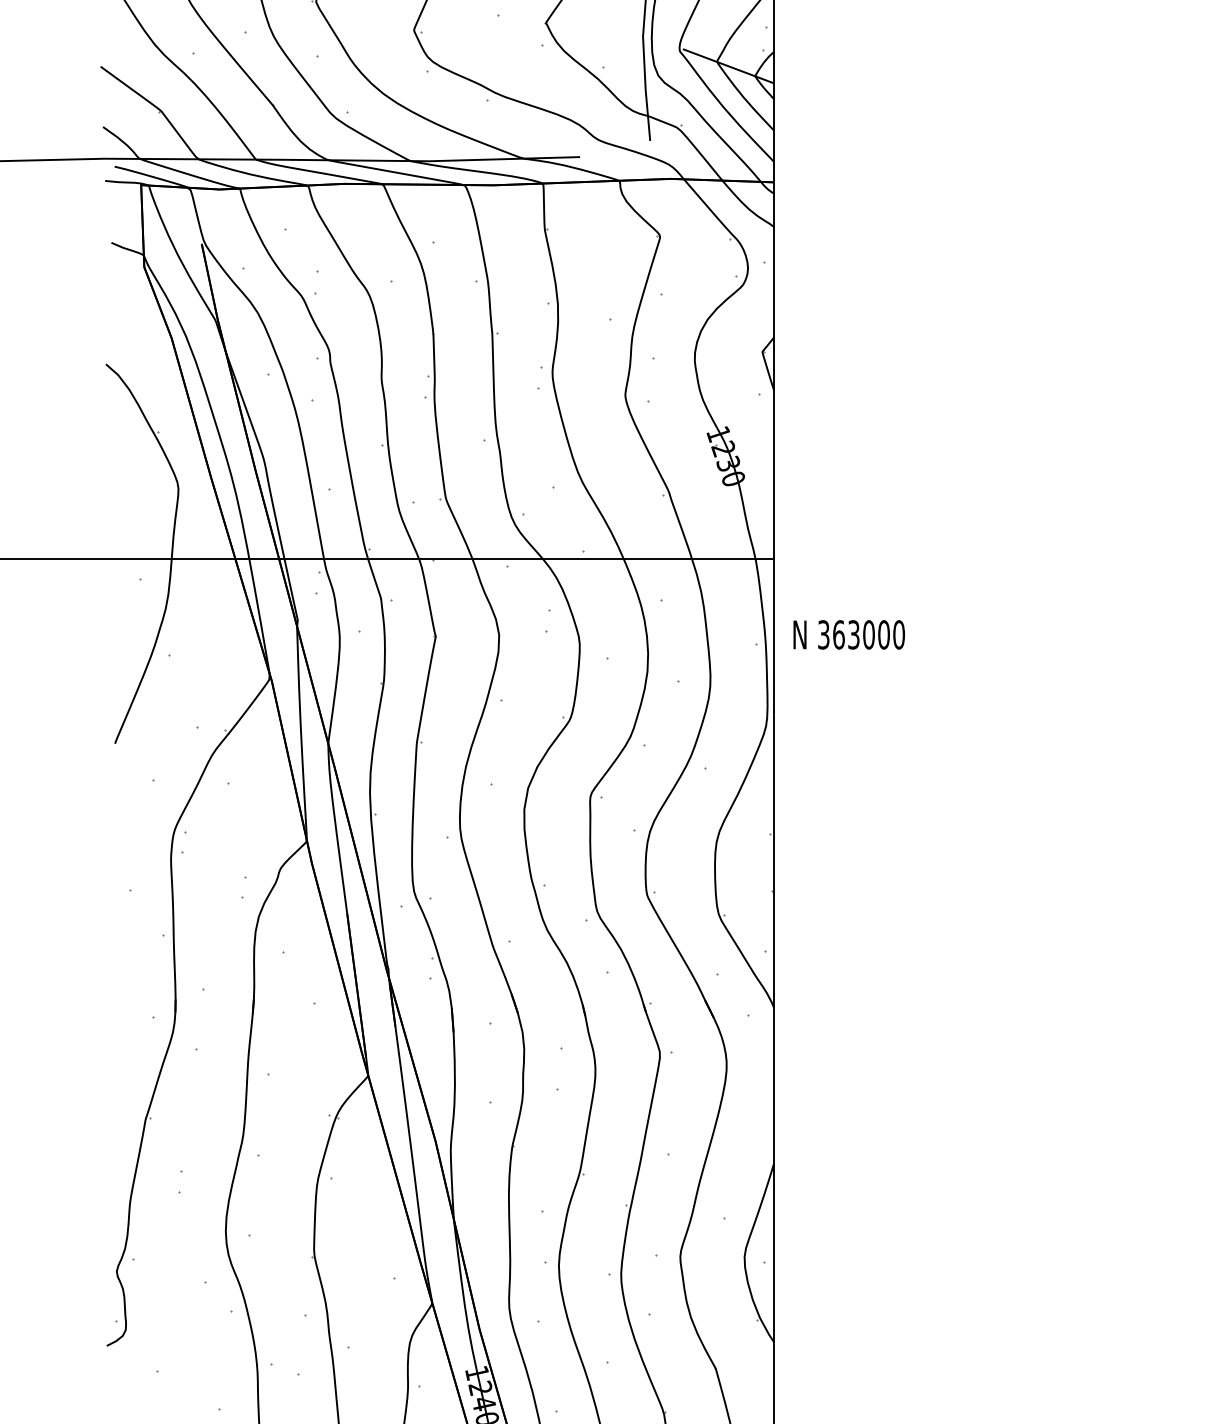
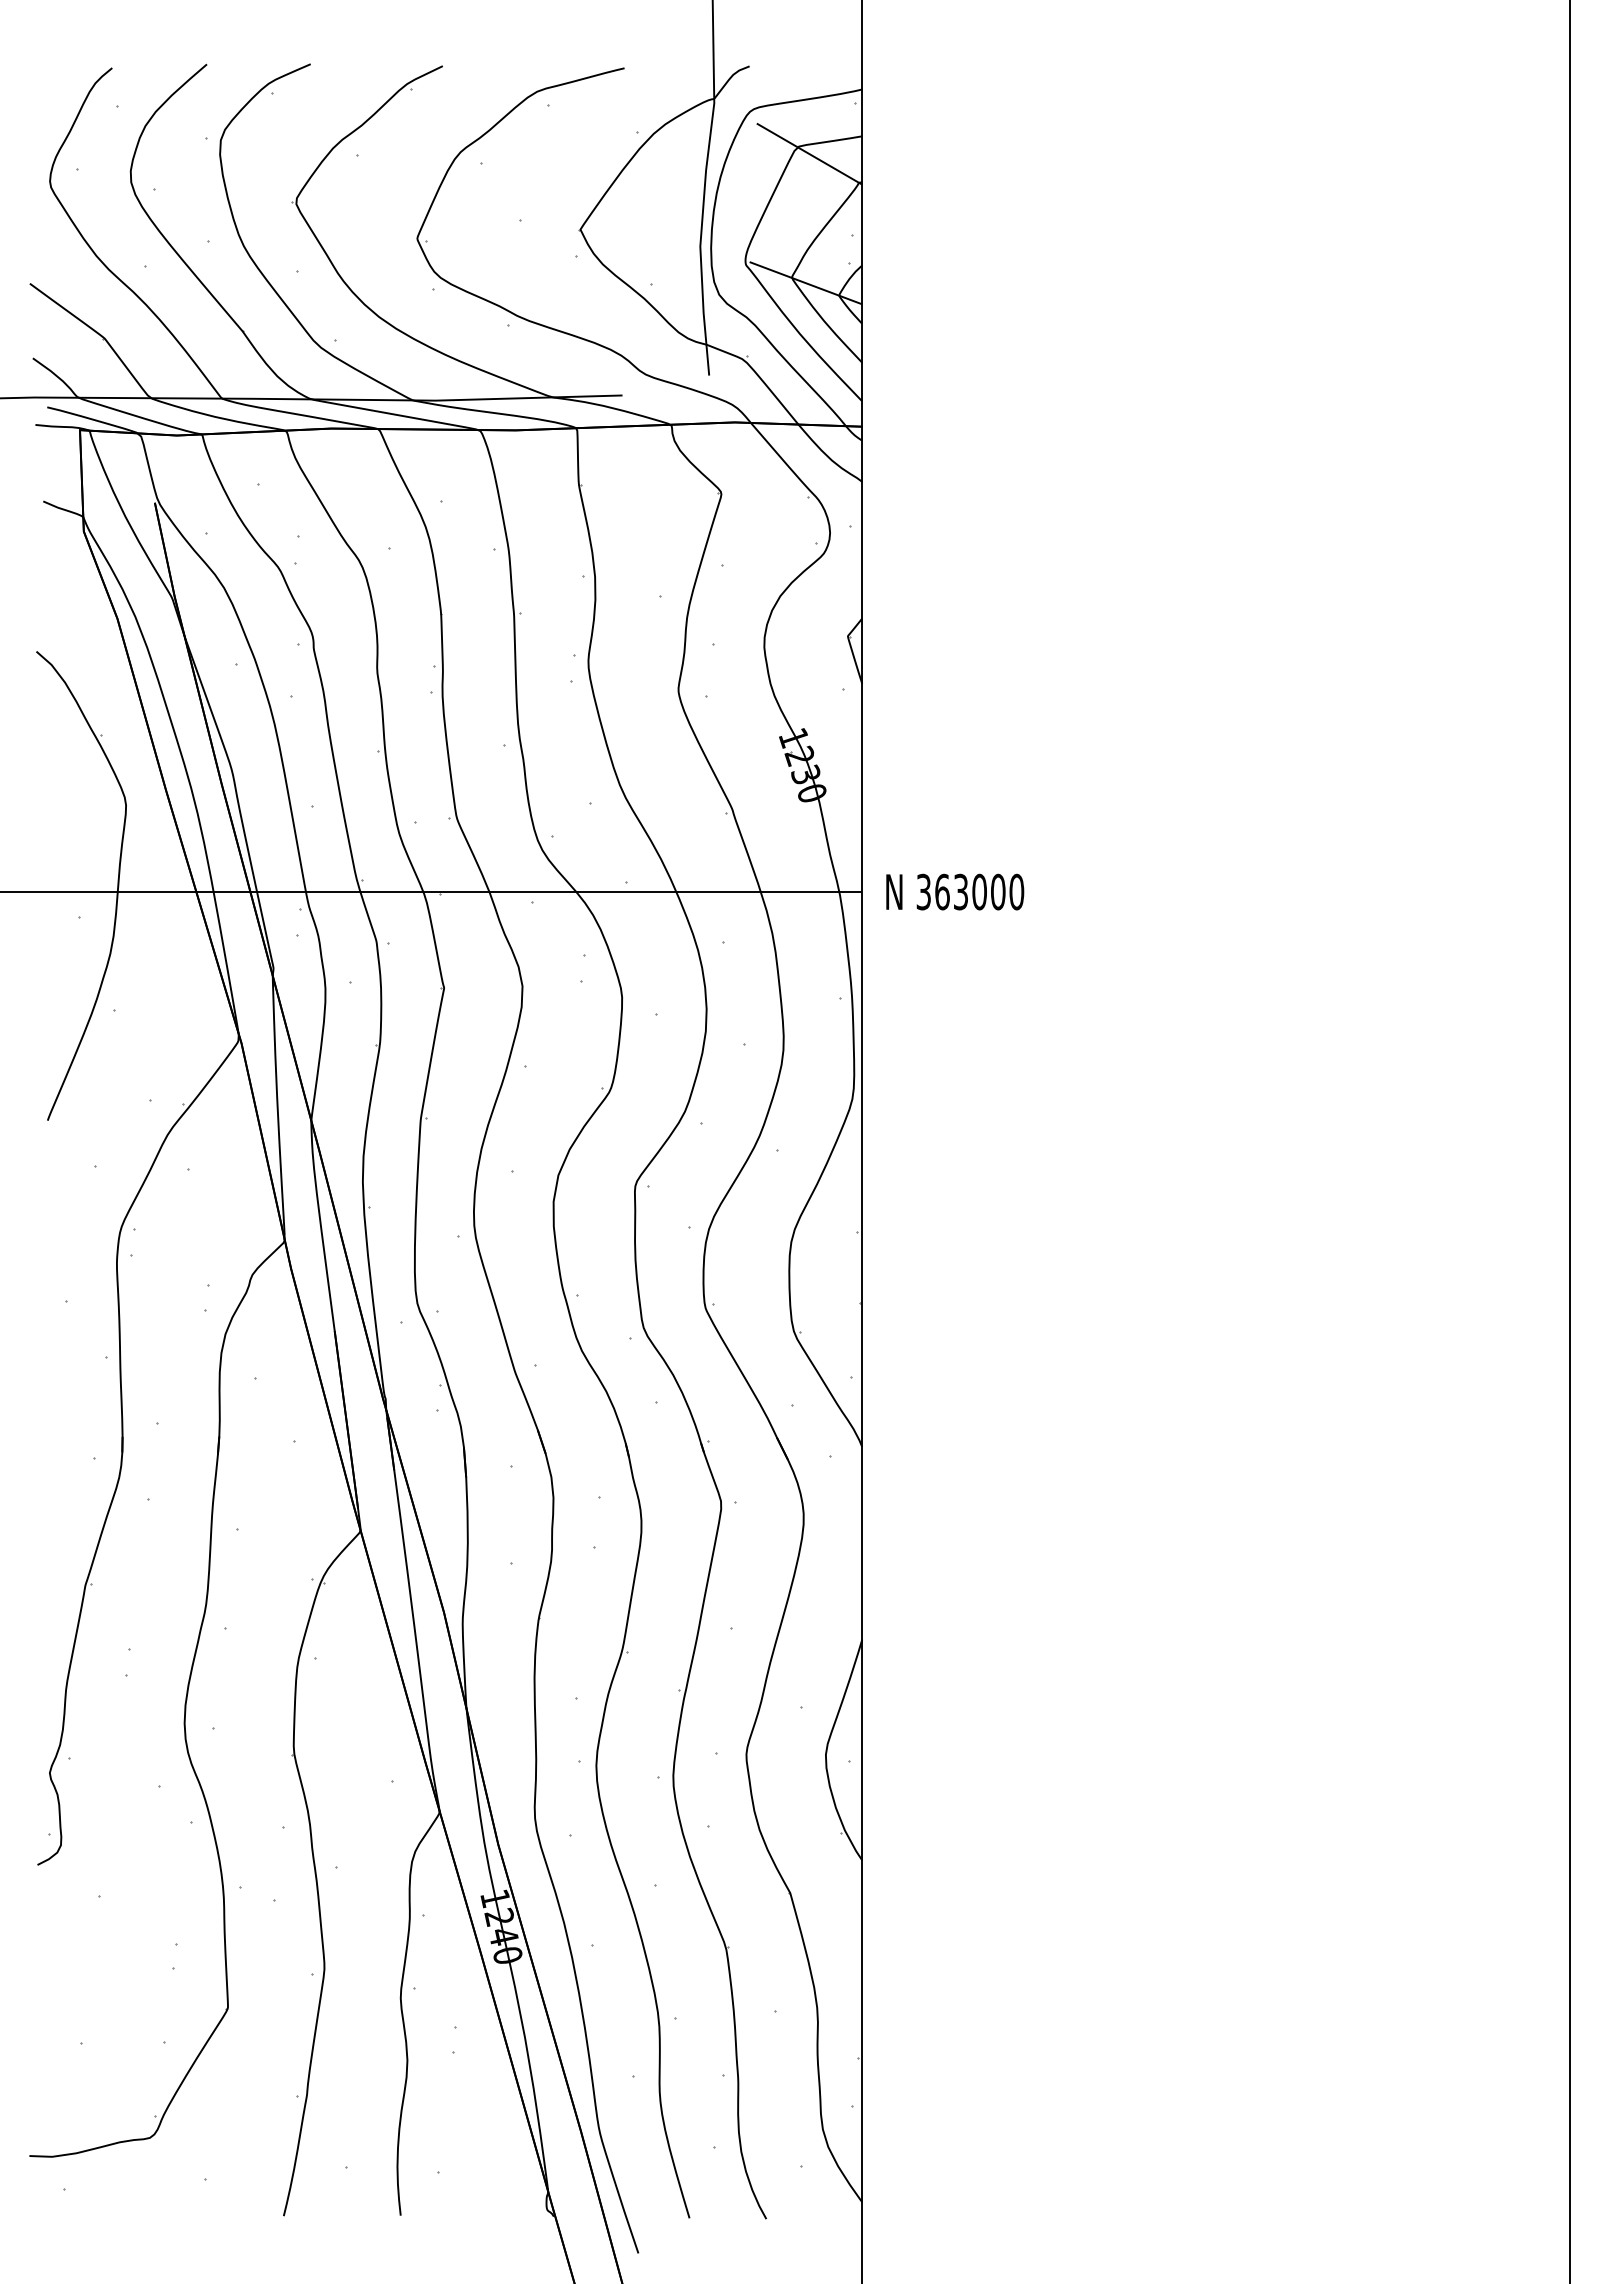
text: (849, 634) -> (955, 891), moved

